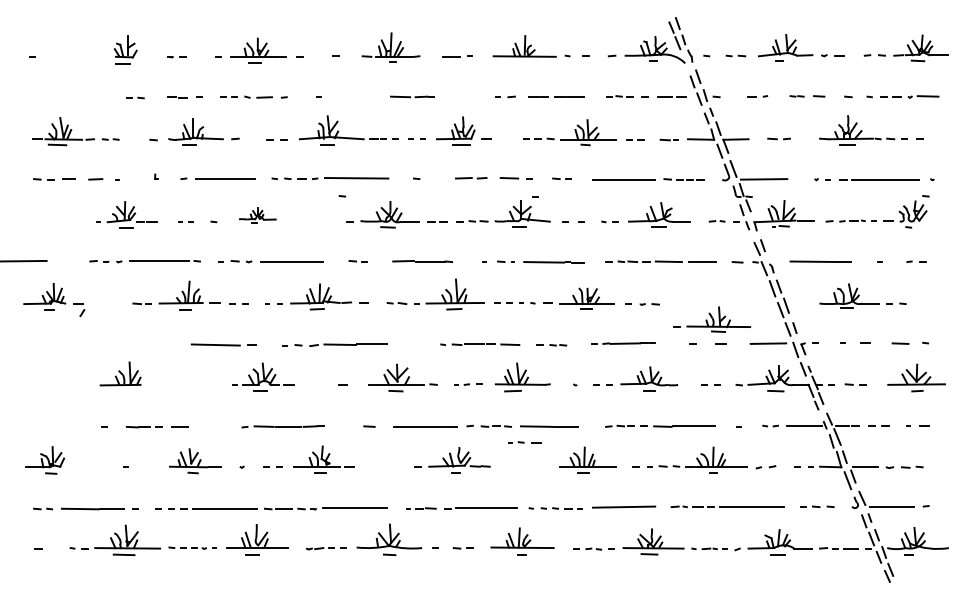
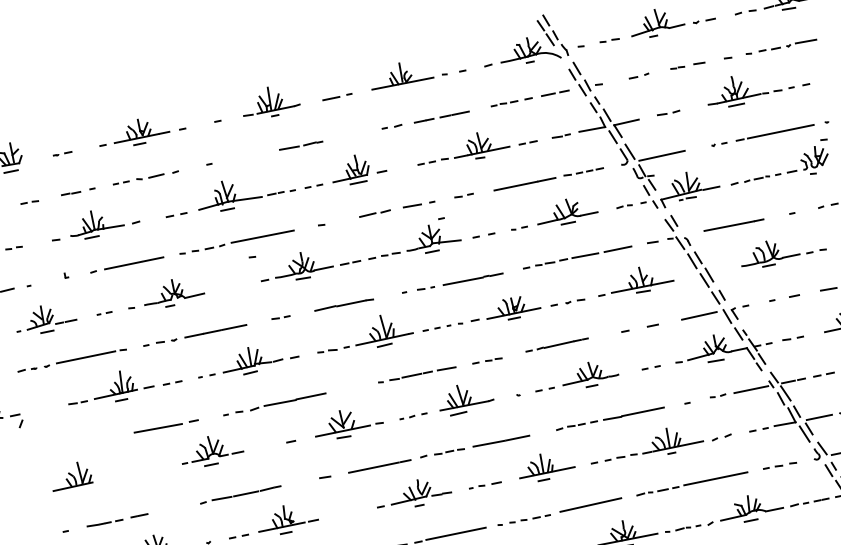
part: (257, 215) -> (173, 293), size x1.67
part: (712, 319) -> (635, 280), moved
part: (524, 442) -> (485, 485), moved

